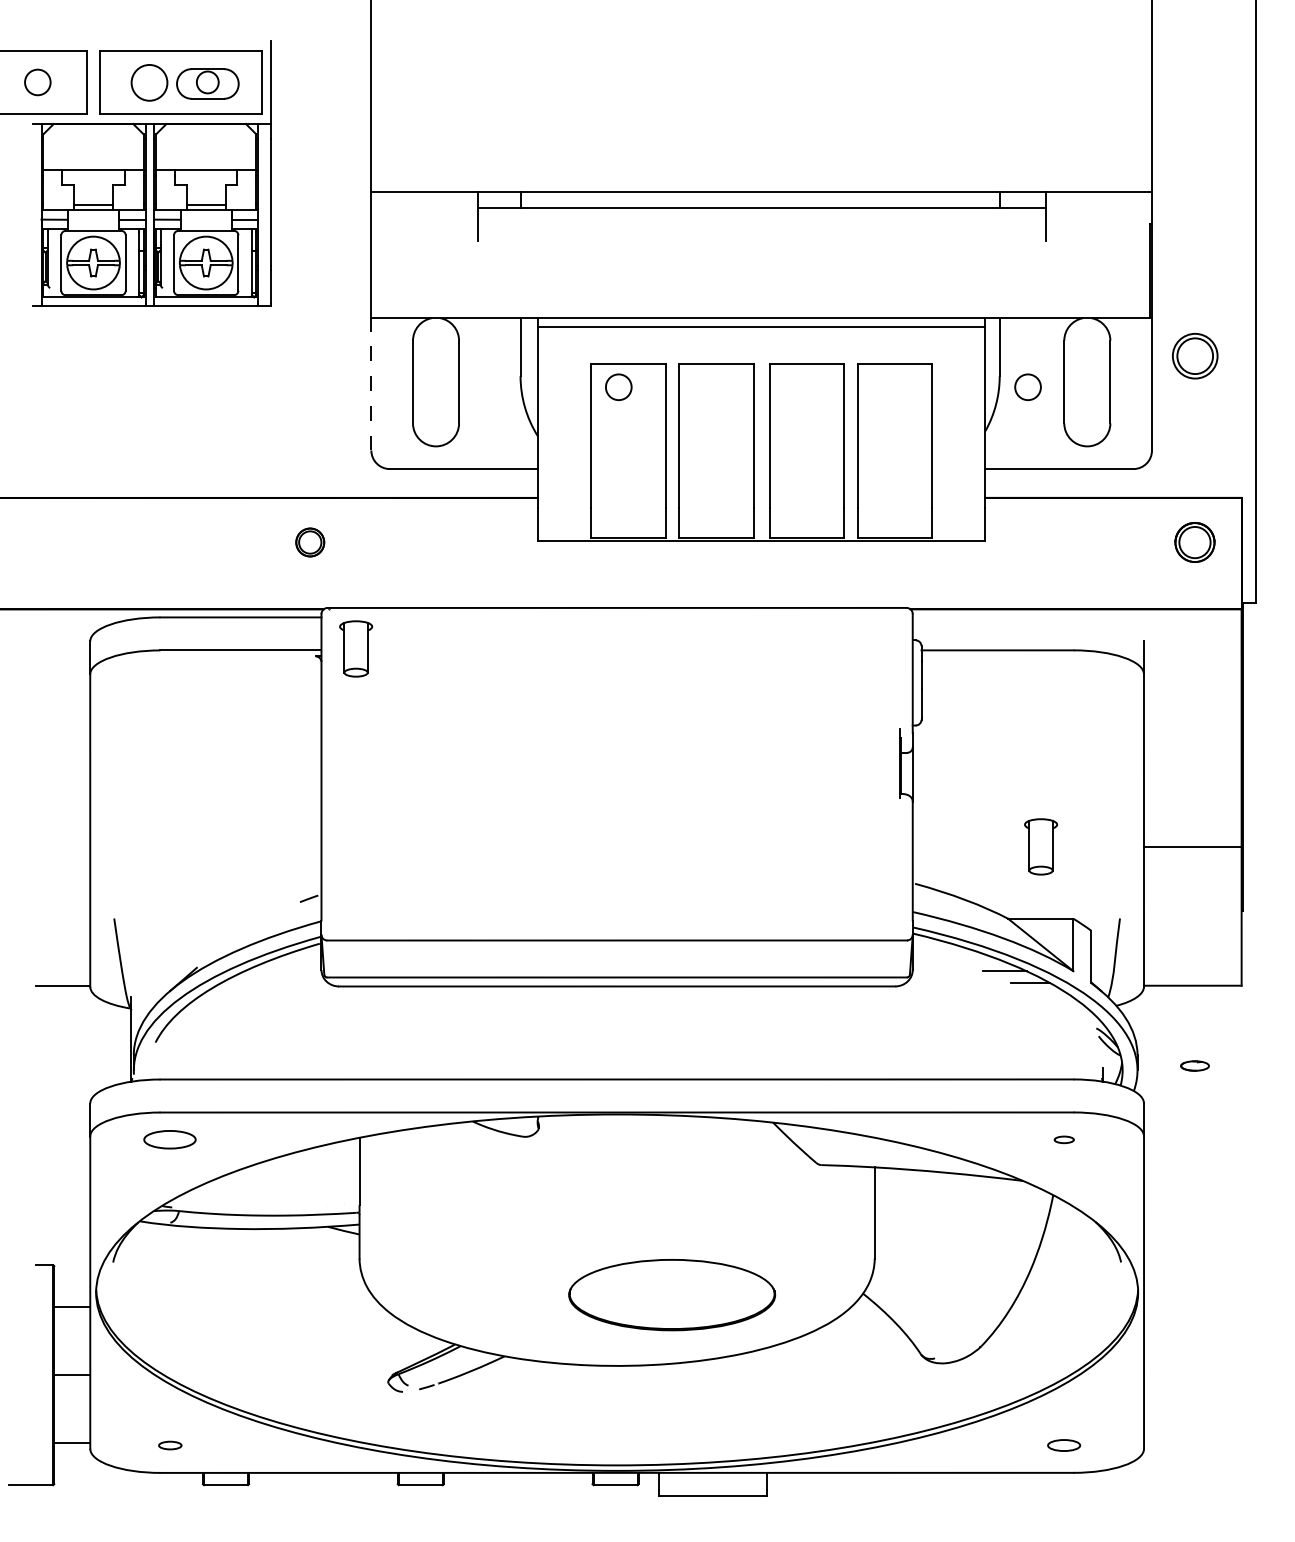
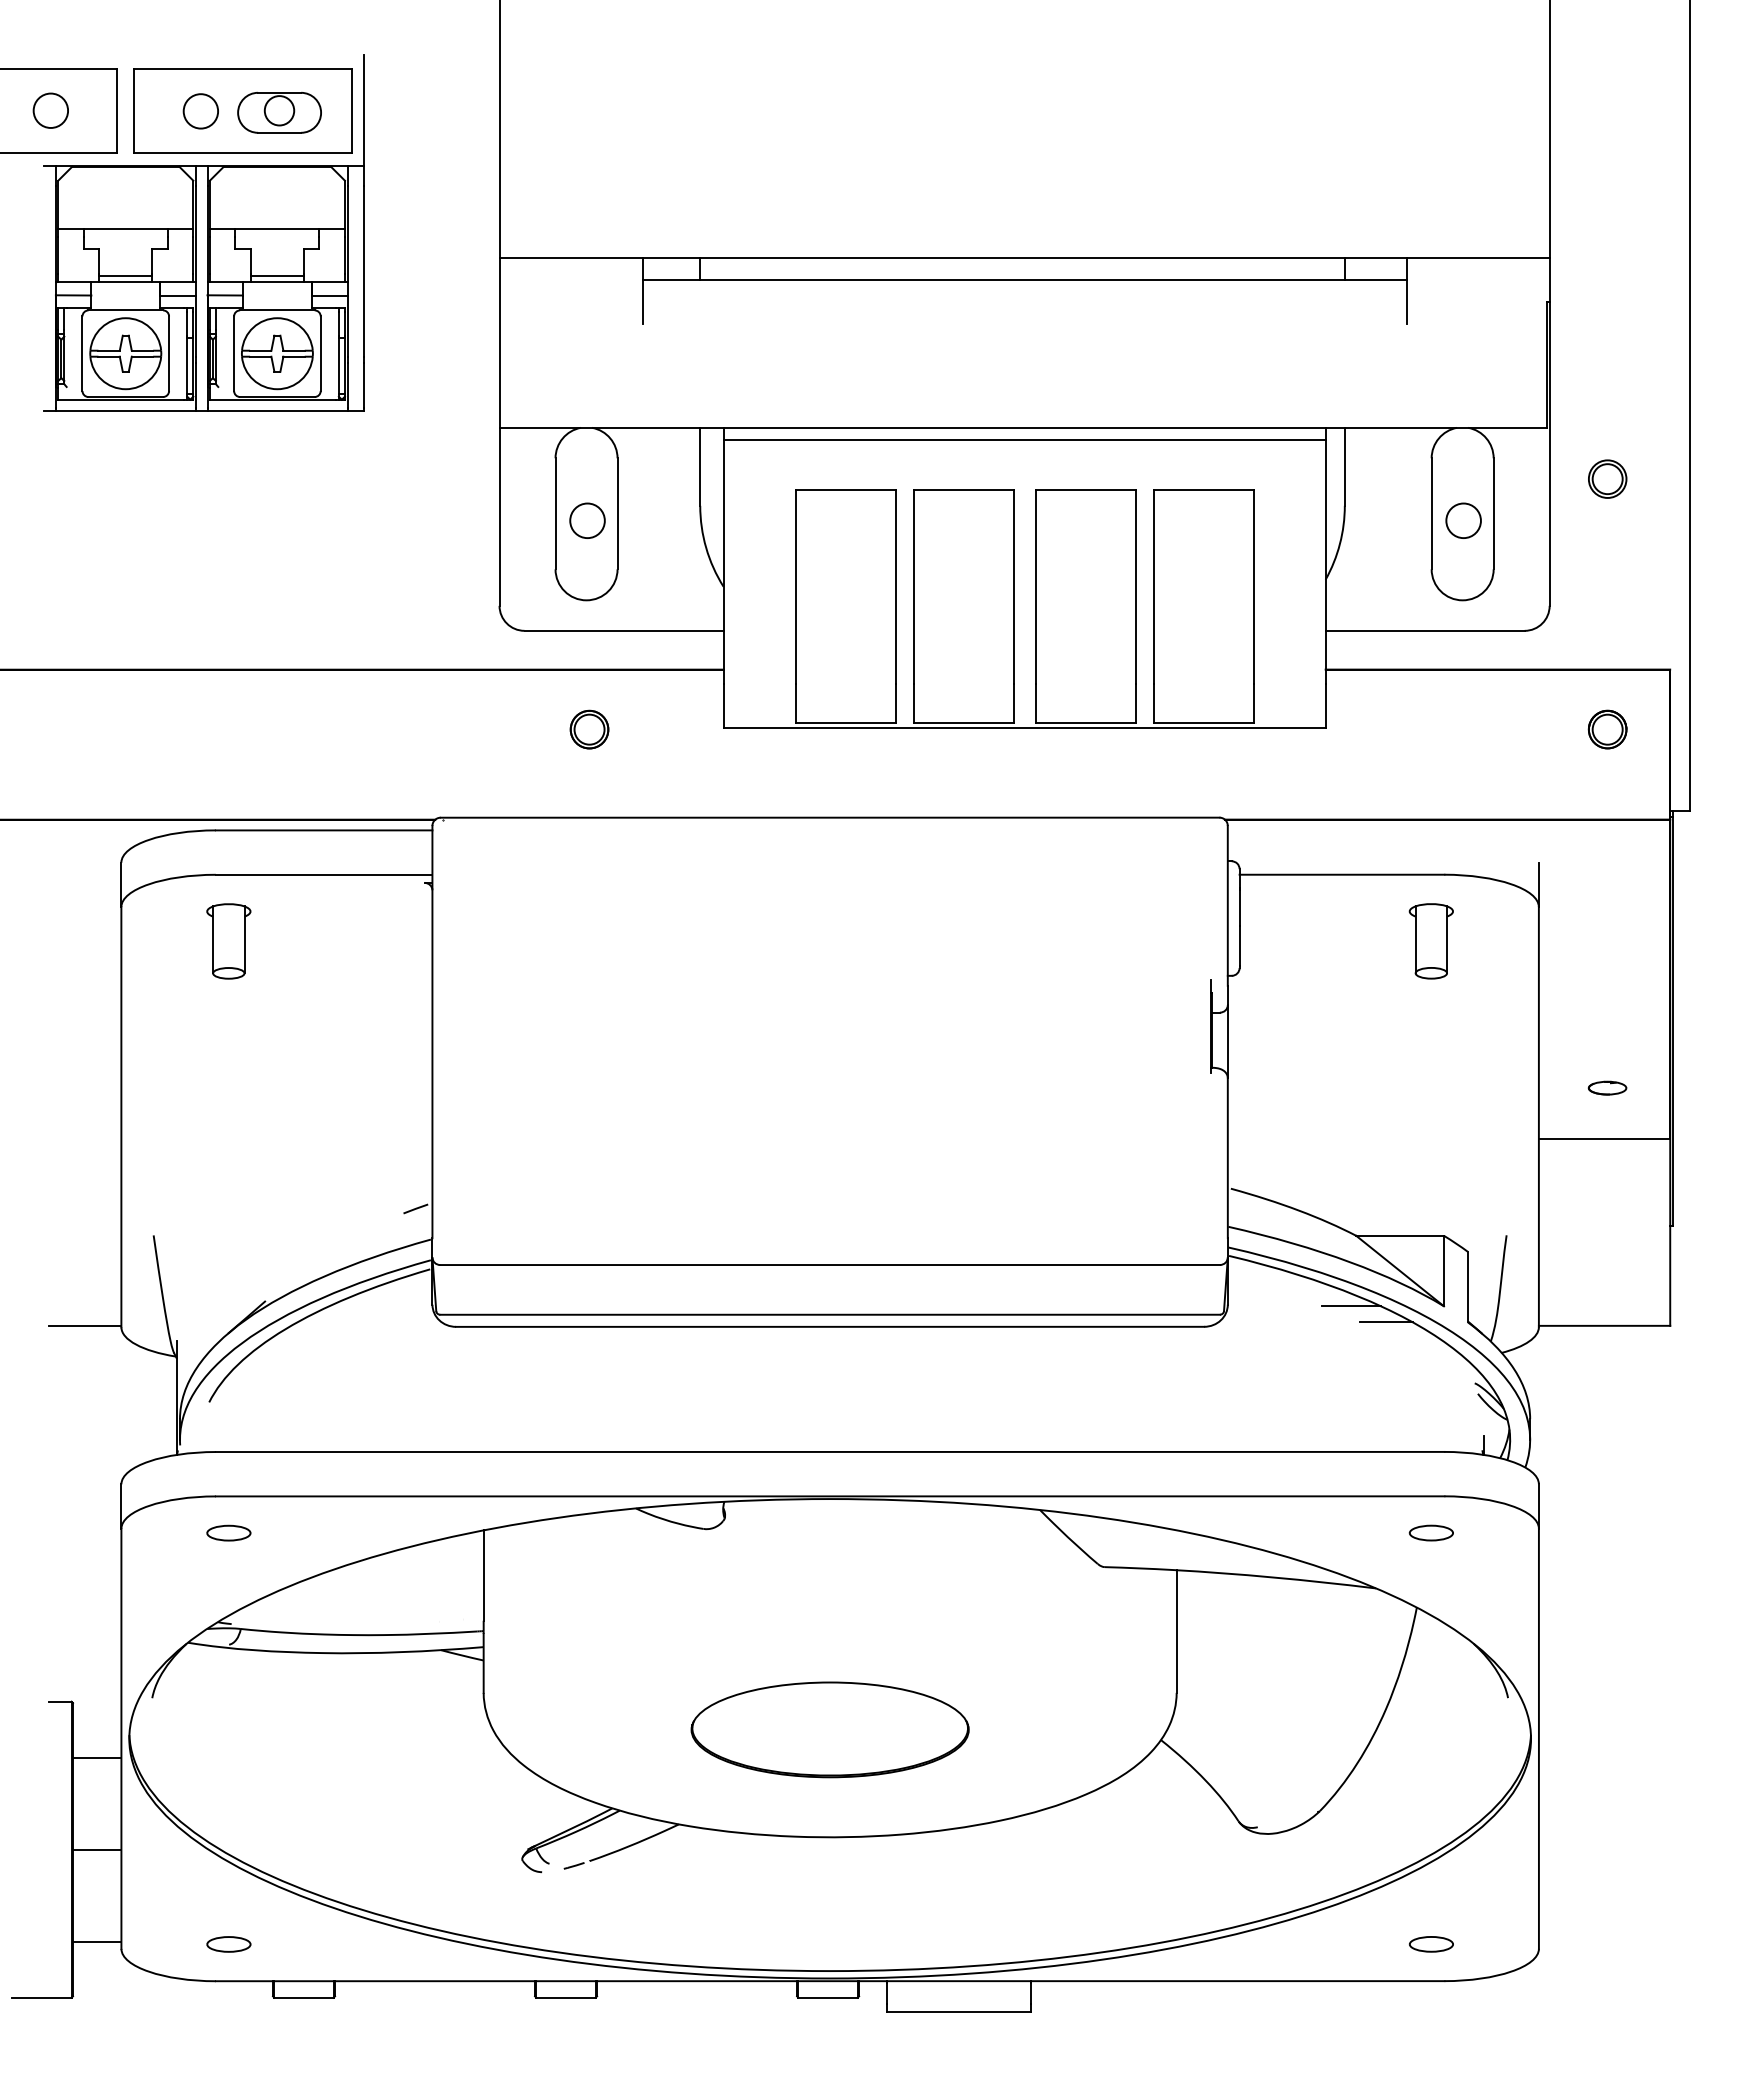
circle: (148, 82) -> (199, 110), size x0.71
part: (1194, 356) -> (1606, 479), size x0.62
line: (371, 383) -> (499, 515), dashed -> solid
circle: (618, 386) -> (587, 519), moved
circle: (1027, 386) -> (1462, 519), moved
part: (310, 542) -> (589, 729), moved
part: (1195, 542) -> (1608, 729), size x0.71
part: (356, 648) -> (229, 940), moved
part: (1040, 846) -> (1430, 940), moved
part: (1194, 1065) -> (1606, 1087), moved
part: (170, 1139) -> (229, 1532), size x0.62
part: (1064, 1139) -> (1431, 1532), size x1.67
part: (672, 1295) -> (830, 1730), moved
part: (170, 1445) -> (229, 1944), size x1.43

